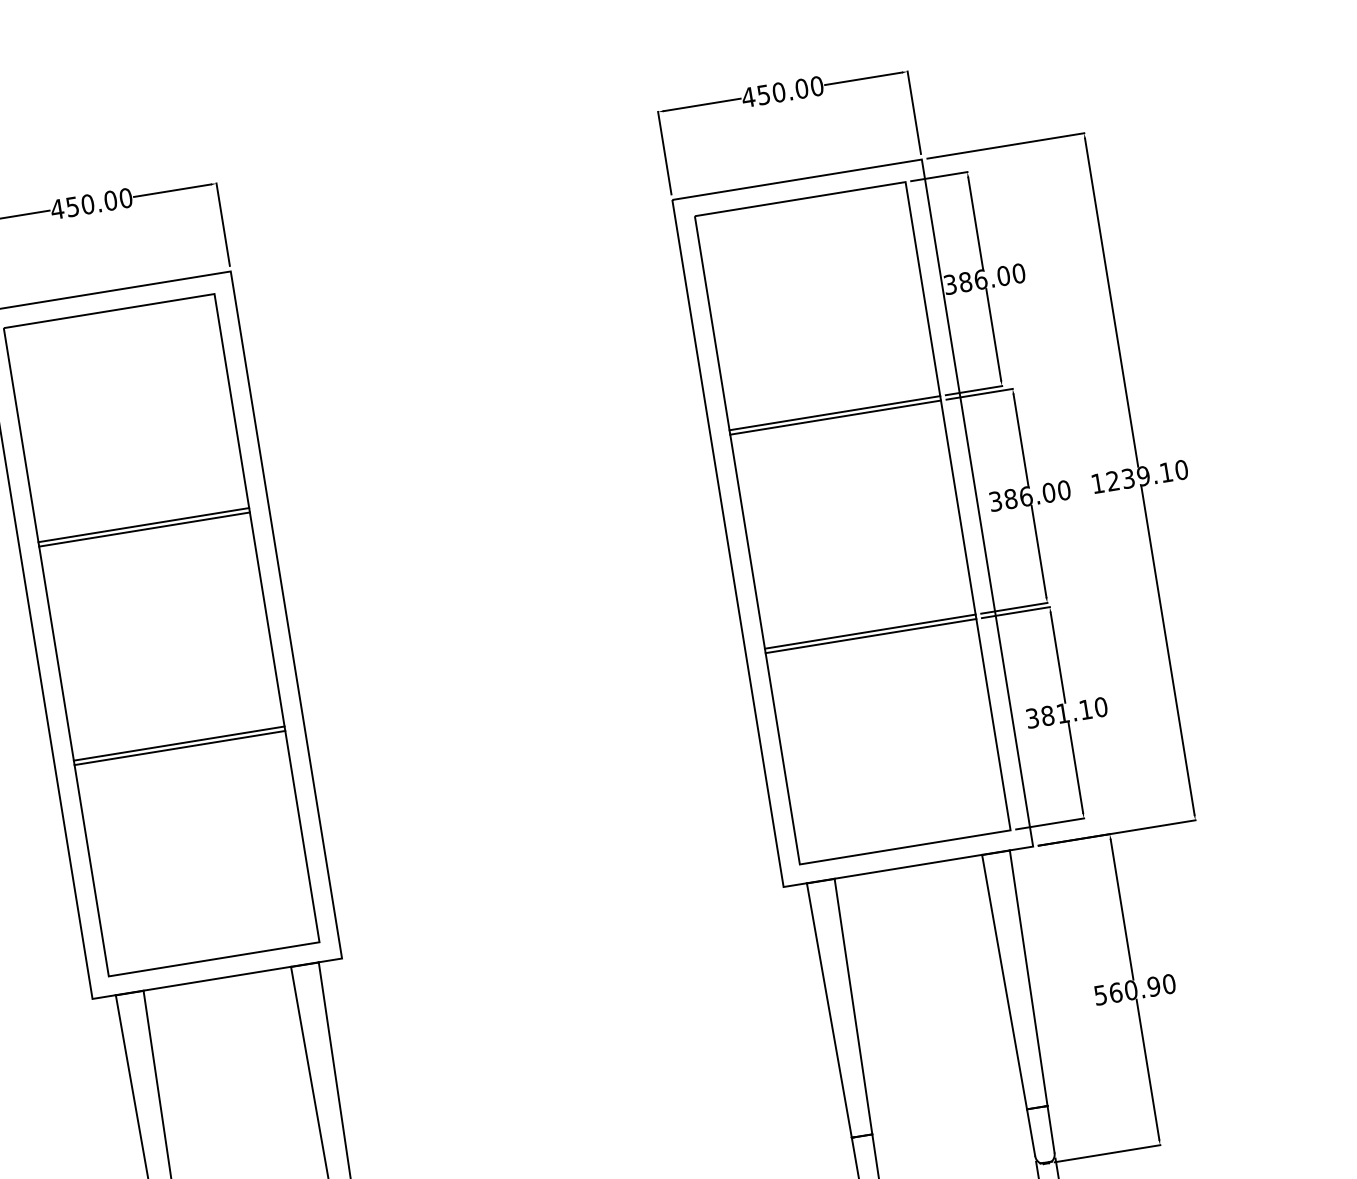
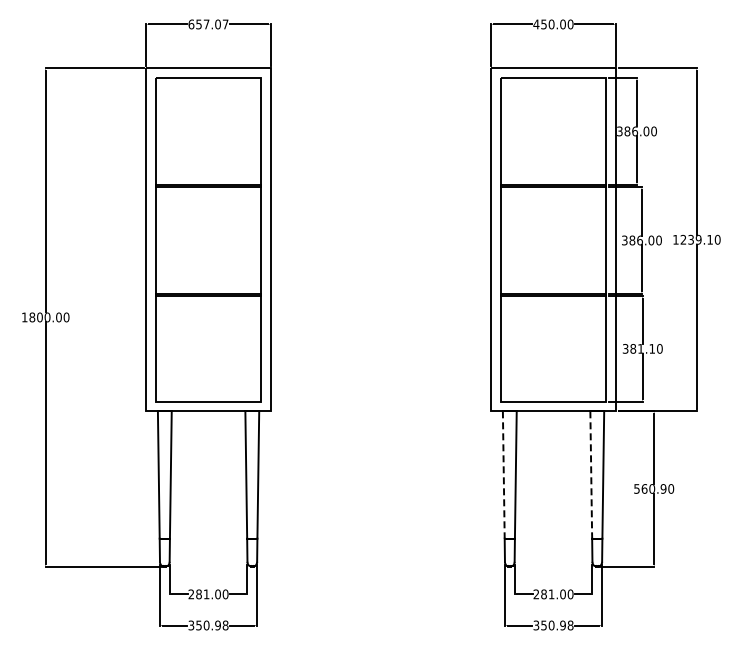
text: (91, 203) -> (208, 24), 450.00 -> 657.07
line: (1004, 981) -> (591, 474), solid -> dashed
line: (828, 1009) -> (503, 474), solid -> dashed

